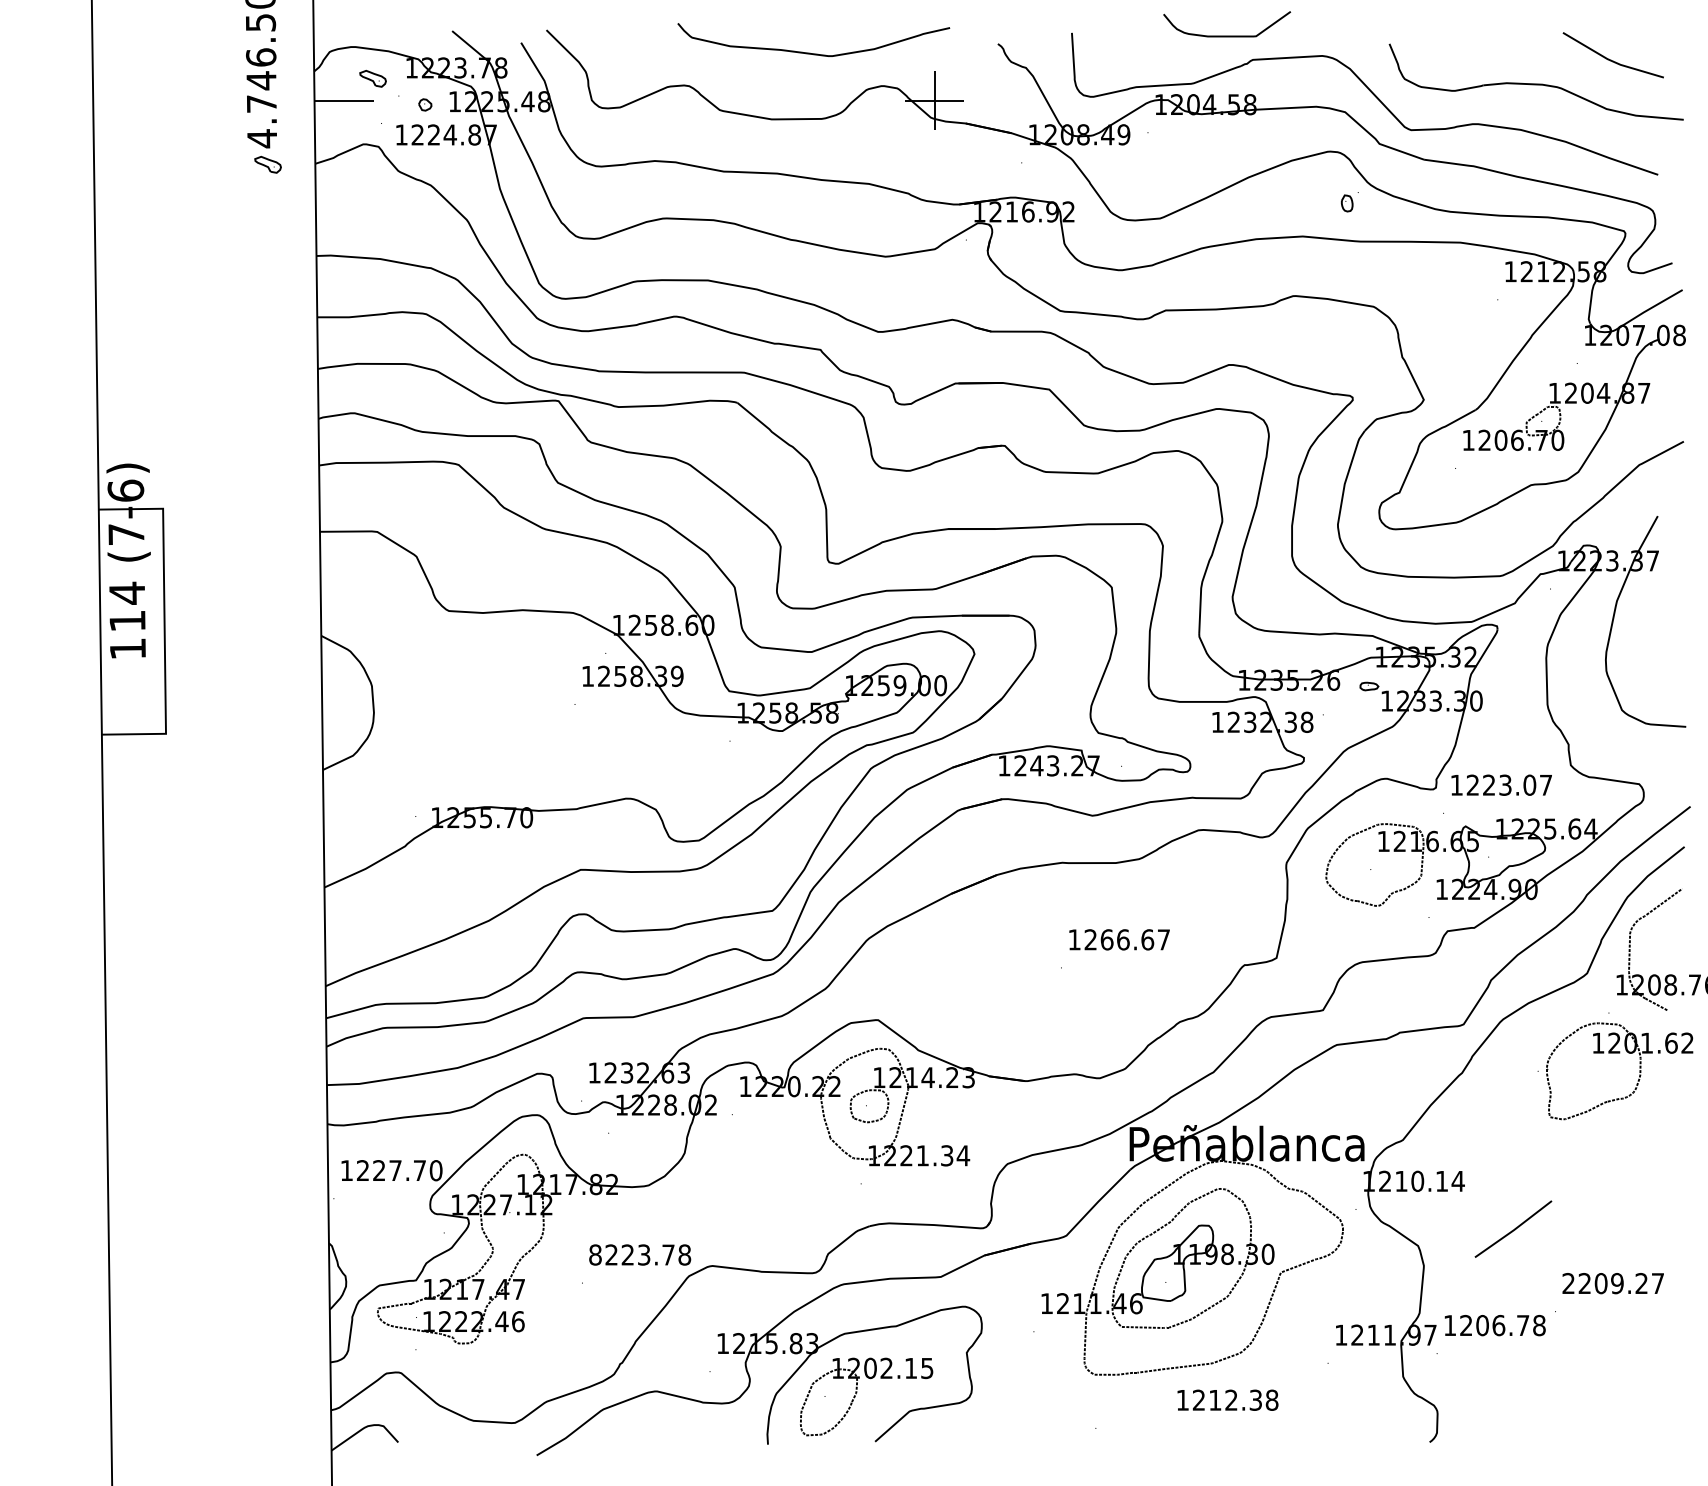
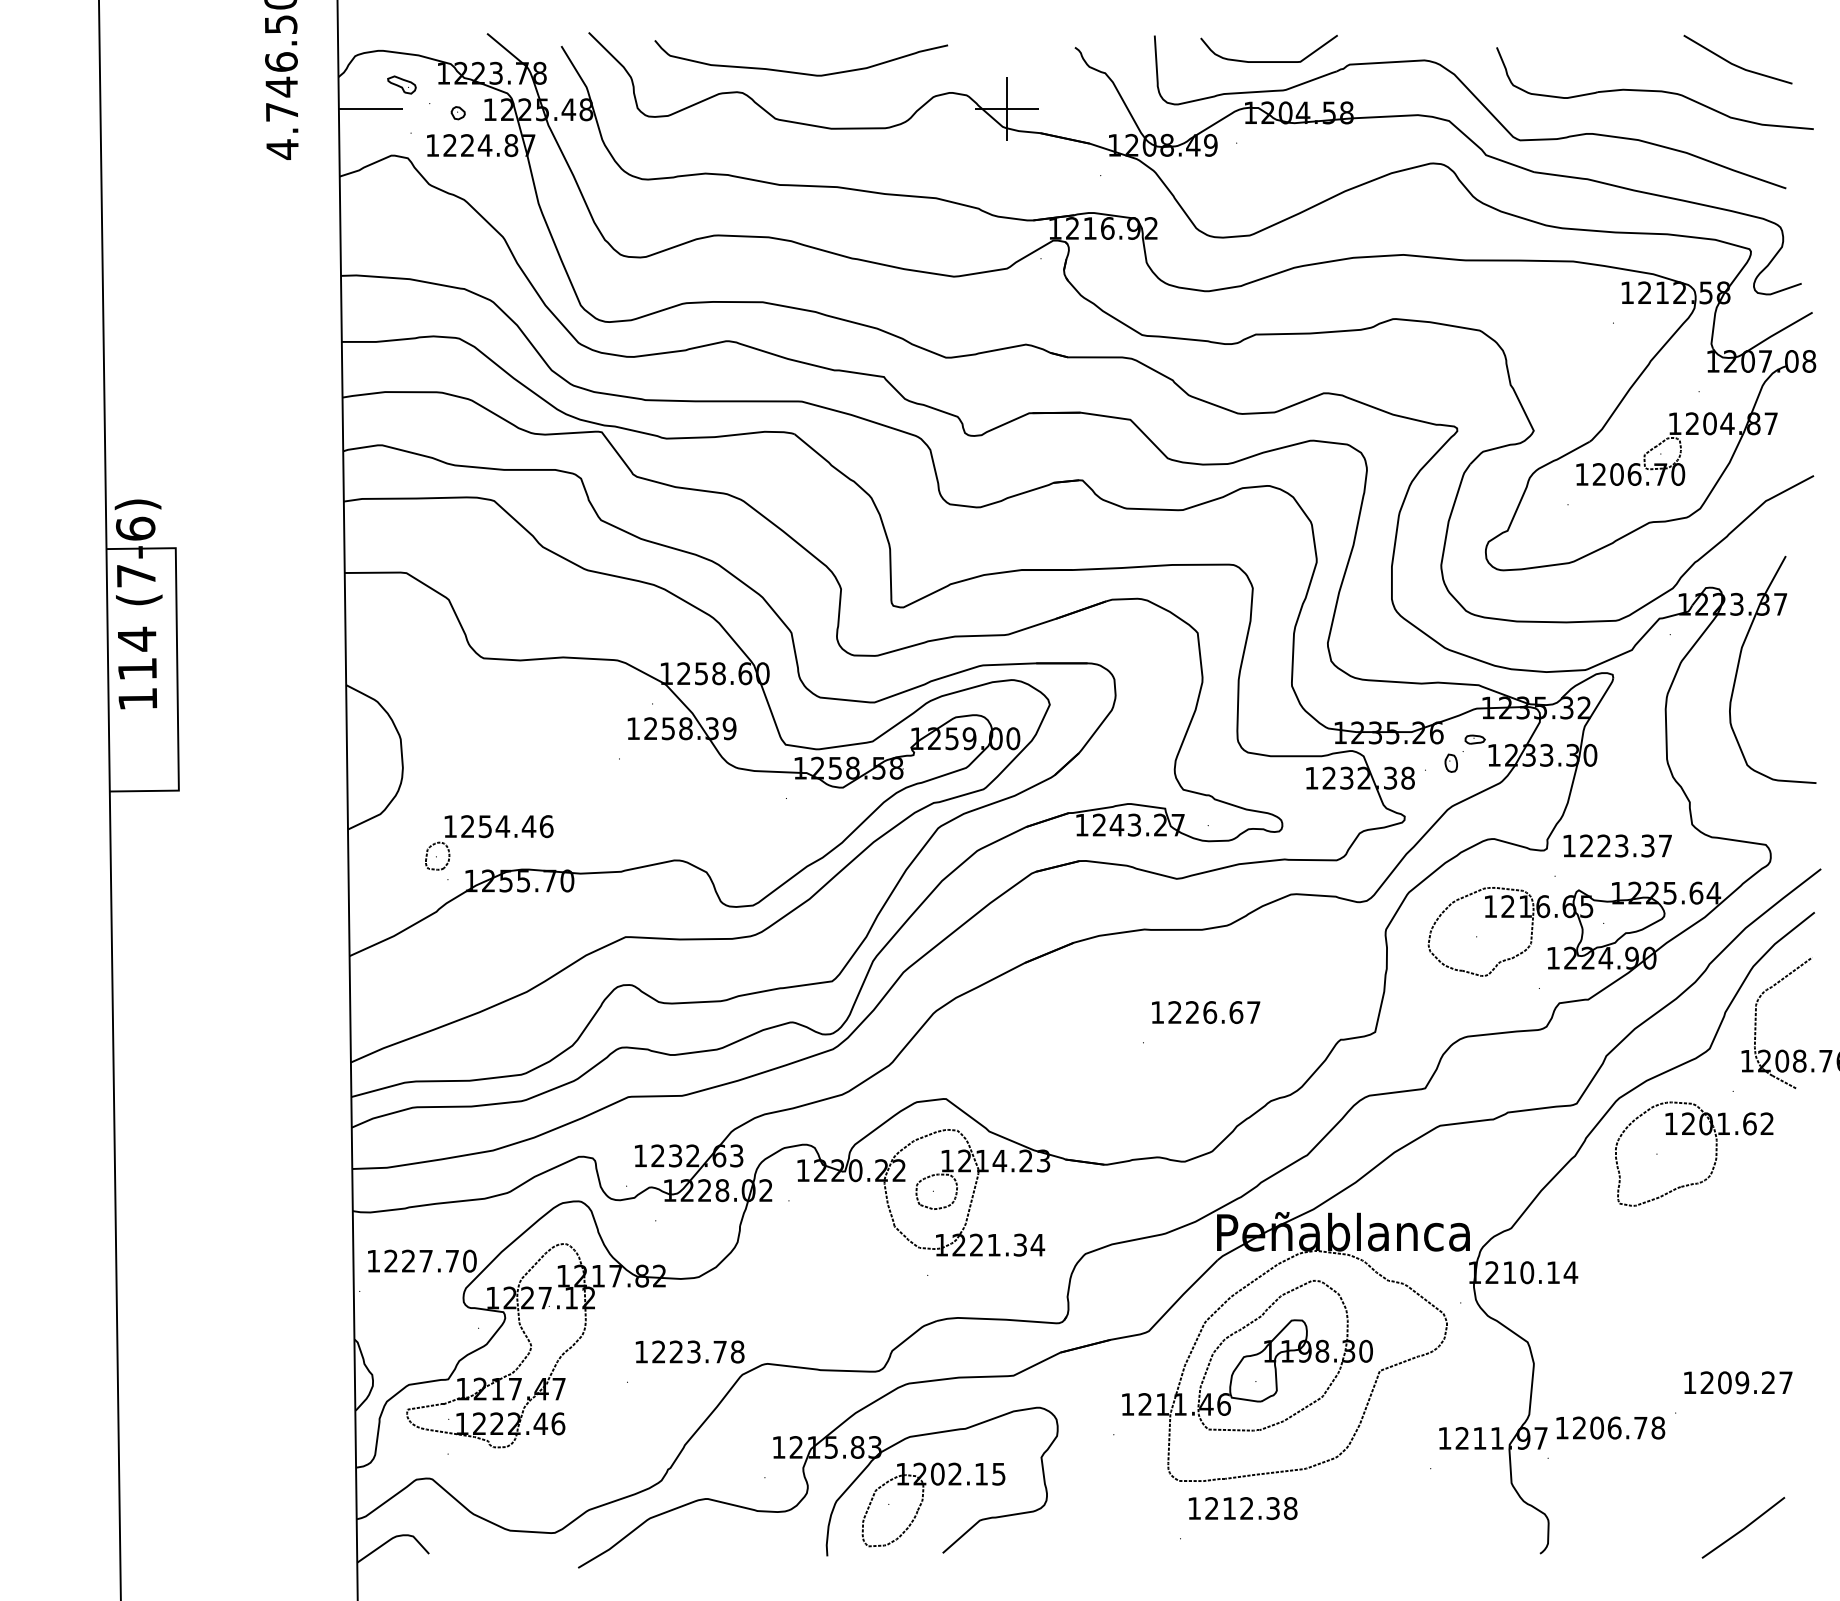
curve: (1227, 35) -> (1269, 61), moved
curve: (810, 52) -> (797, 71), moved
part: (267, 164) -> (288, 177), removed
part: (1349, 202) -> (1453, 762), moved
part: (453, 782) -> (488, 843), added
text: (1529, 784) -> (1647, 845), 1223.07 -> 1223.37
text: (1106, 939) -> (1191, 1012), 1266.67 -> 1226.67
part: (1619, 1053) -> (1693, 1134), moved
line: (1514, 1228) -> (1744, 1527), moved
text: (595, 1254) -> (641, 1351), 8223.78 -> 1223.78
text: (1568, 1283) -> (1689, 1382), 2209.27 -> 1209.27
text: (1227, 1399) -> (1242, 1507), moved

